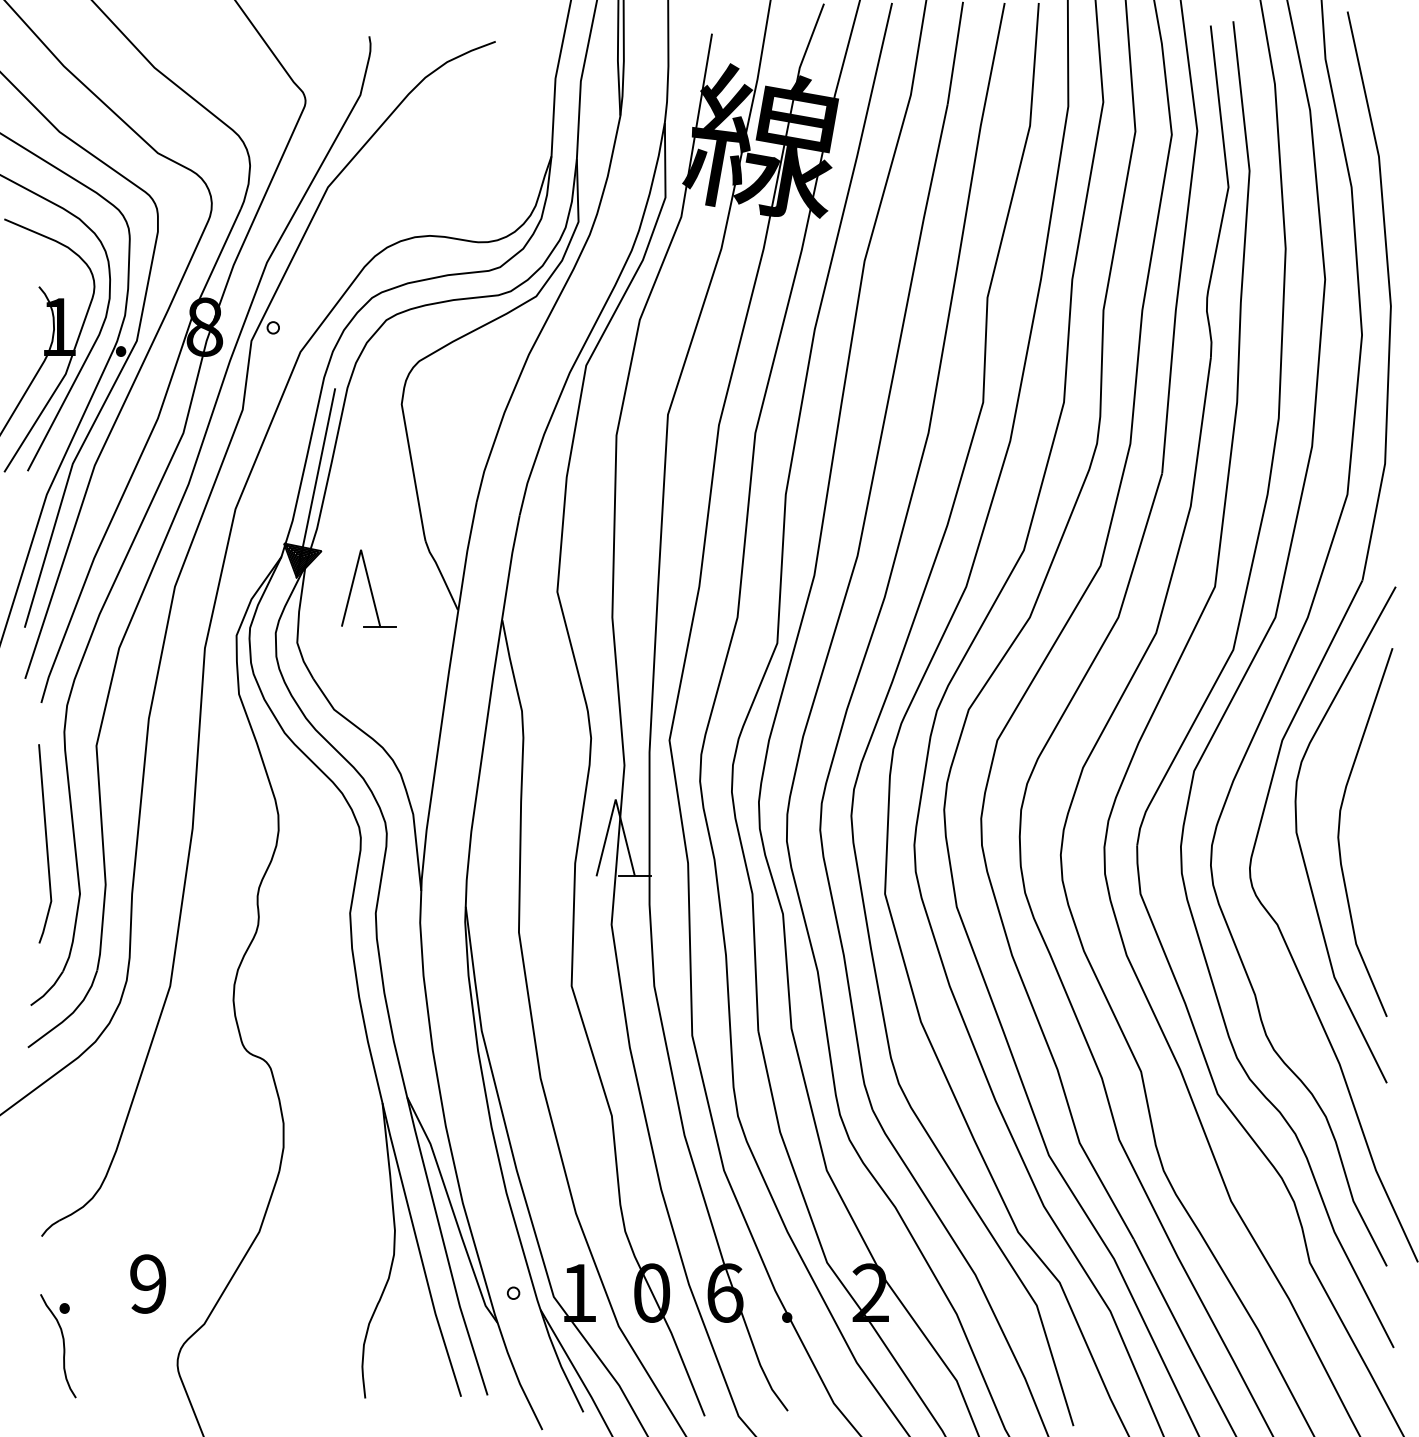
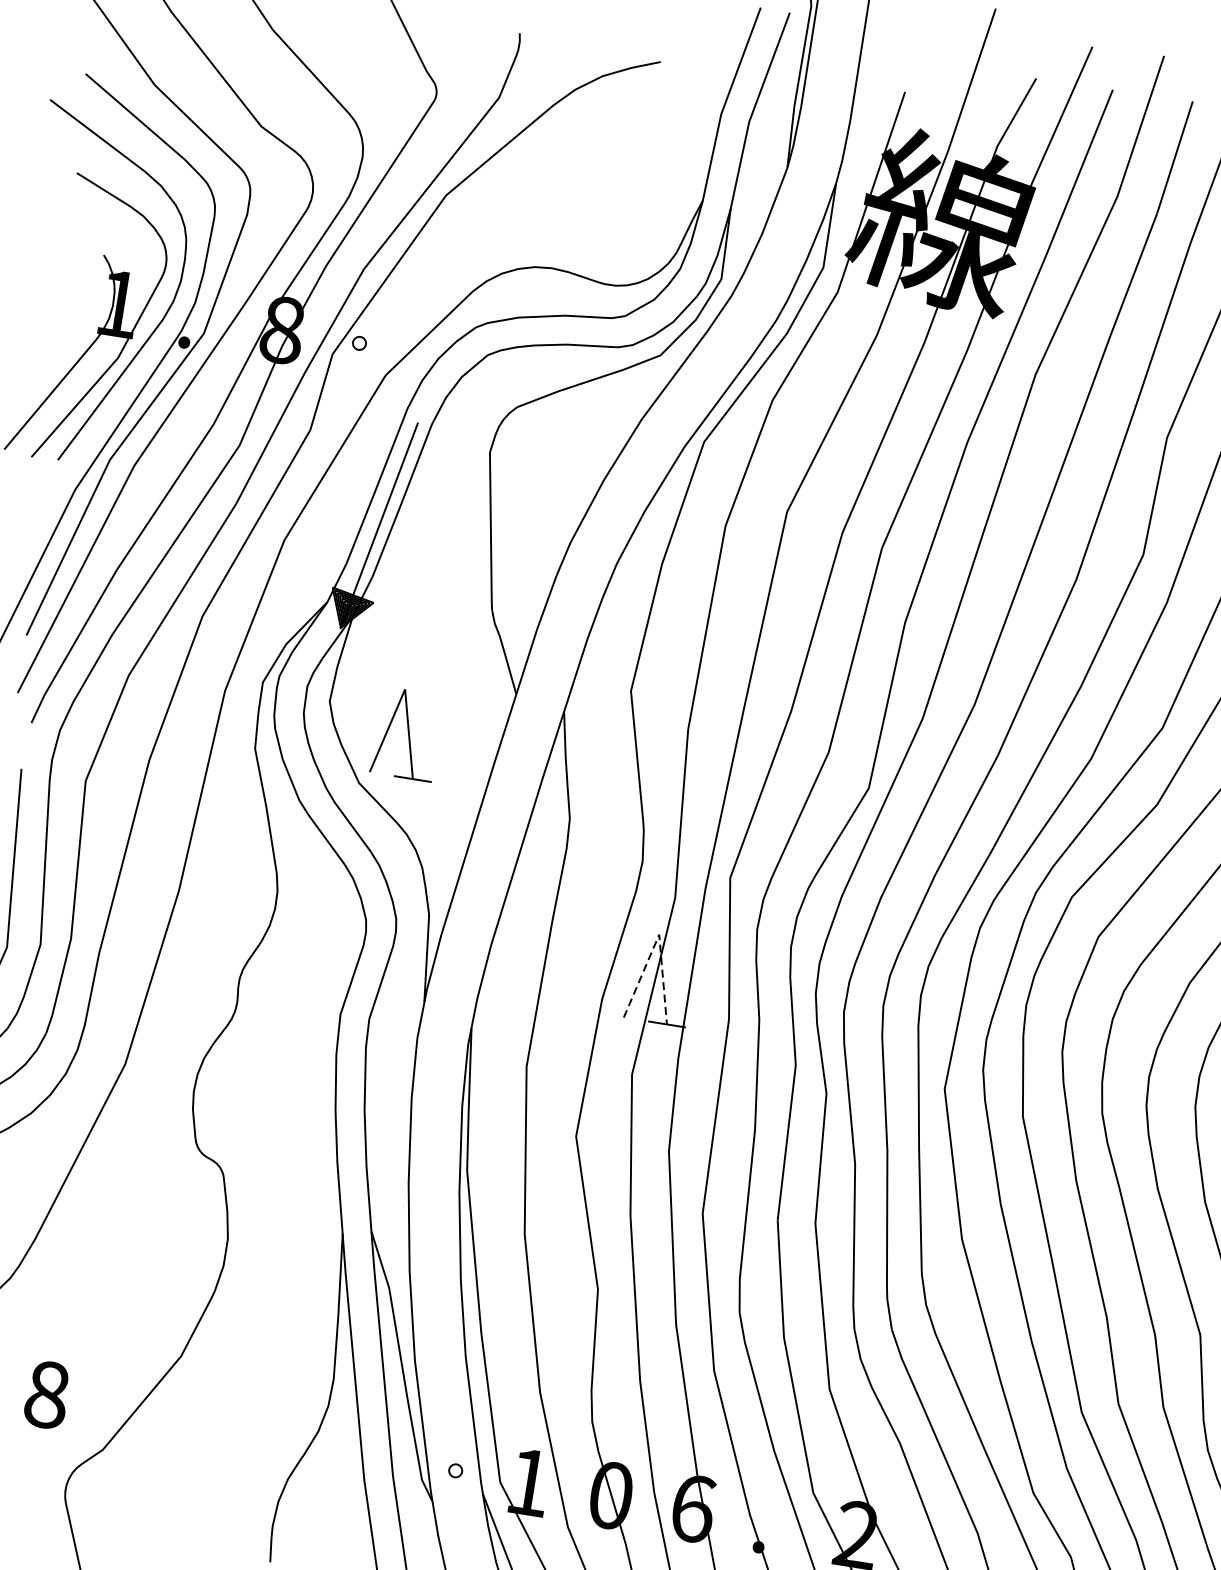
part: (368, 588) -> (406, 734), moved
line: (615, 799) -> (658, 934), solid -> dashed
text: (148, 1283) -> (47, 1394), 9 -> 8

